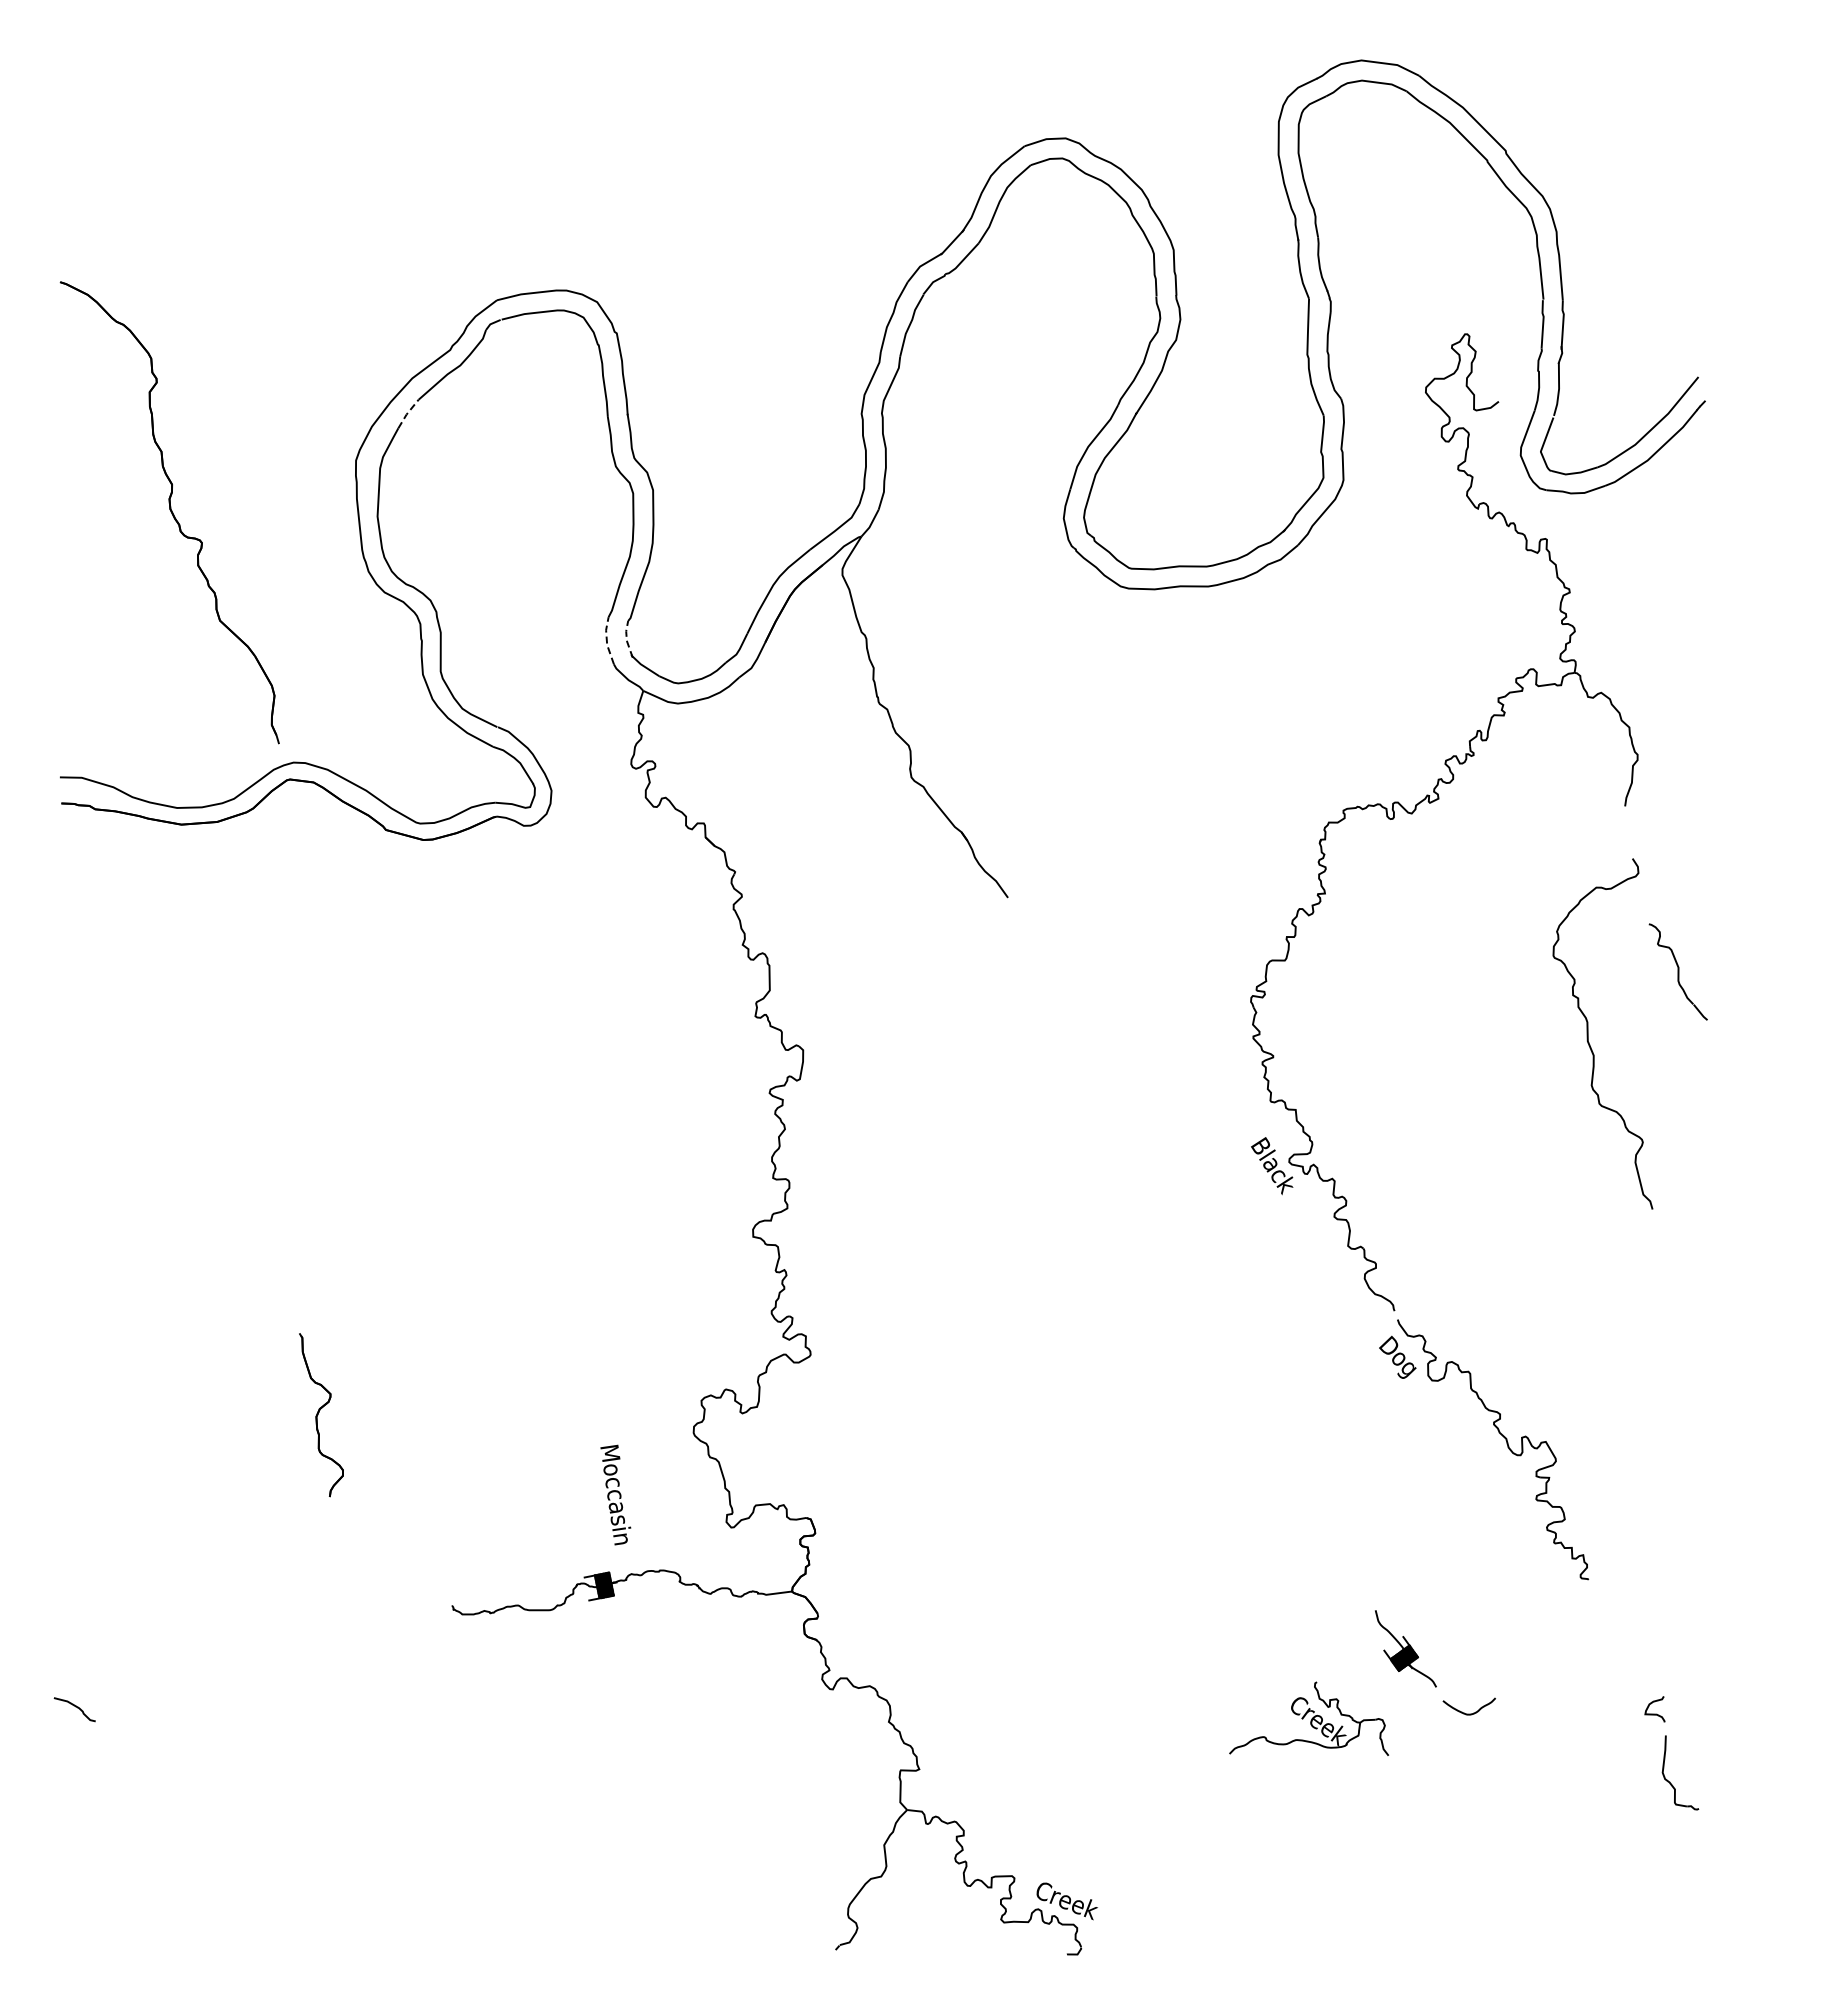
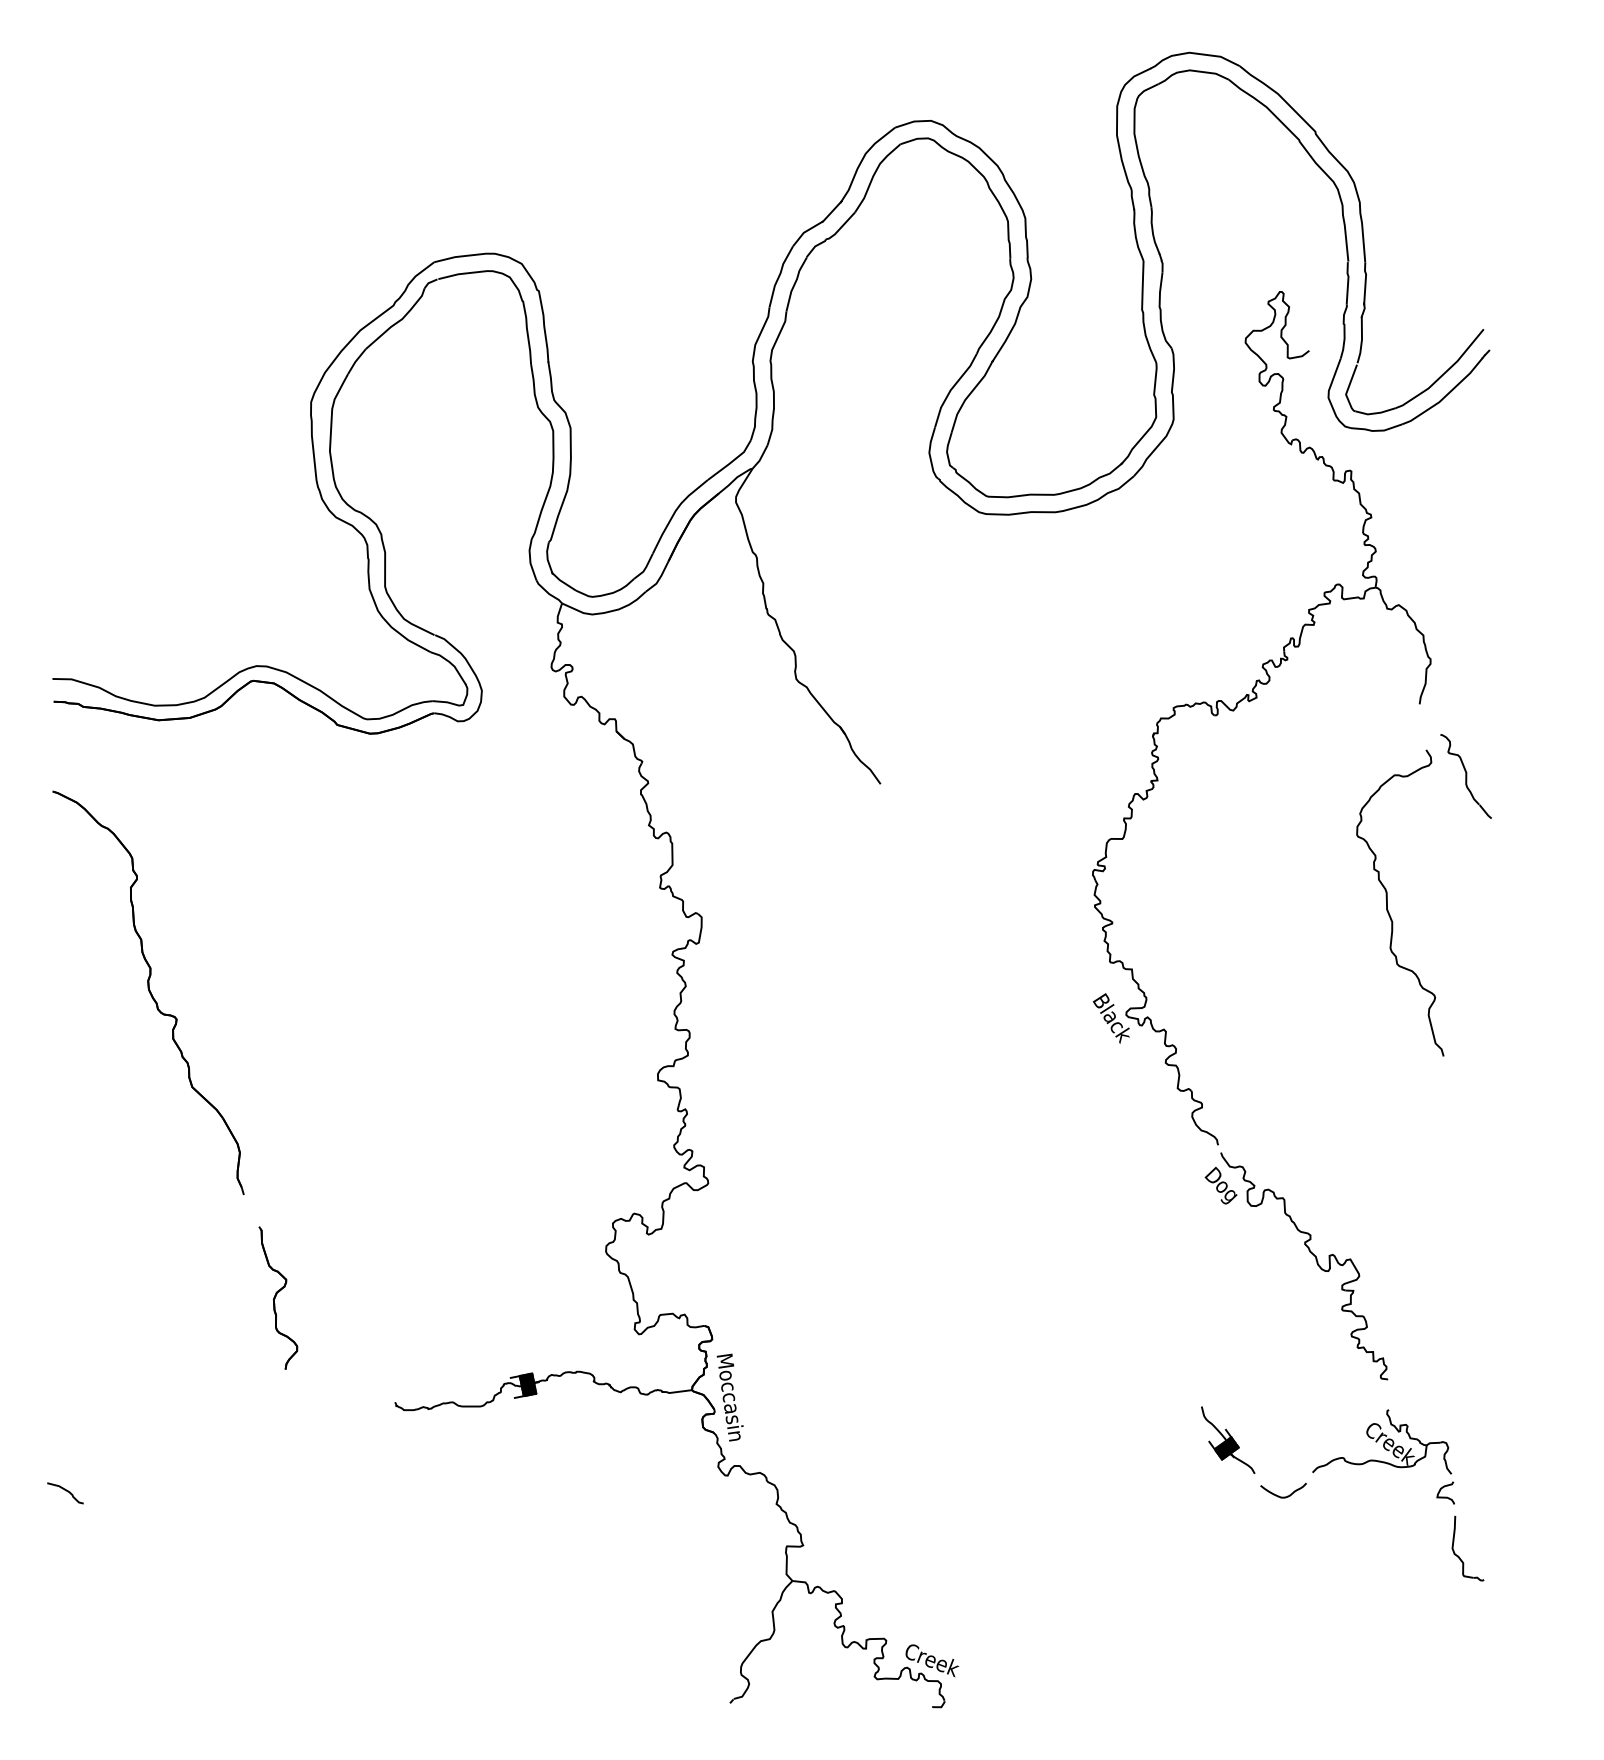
line: (407, 413) -> (356, 361), dashed -> solid
part: (169, 512) -> (148, 992), moved
line: (626, 639) -> (547, 558), dashed -> solid
line: (606, 641) -> (529, 560), dashed -> solid
part: (1677, 971) -> (1465, 776), moved
part: (321, 1415) -> (278, 1298), moved
text: (615, 1494) -> (729, 1397), moved
part: (1309, 1718) -> (1382, 1441), moved

